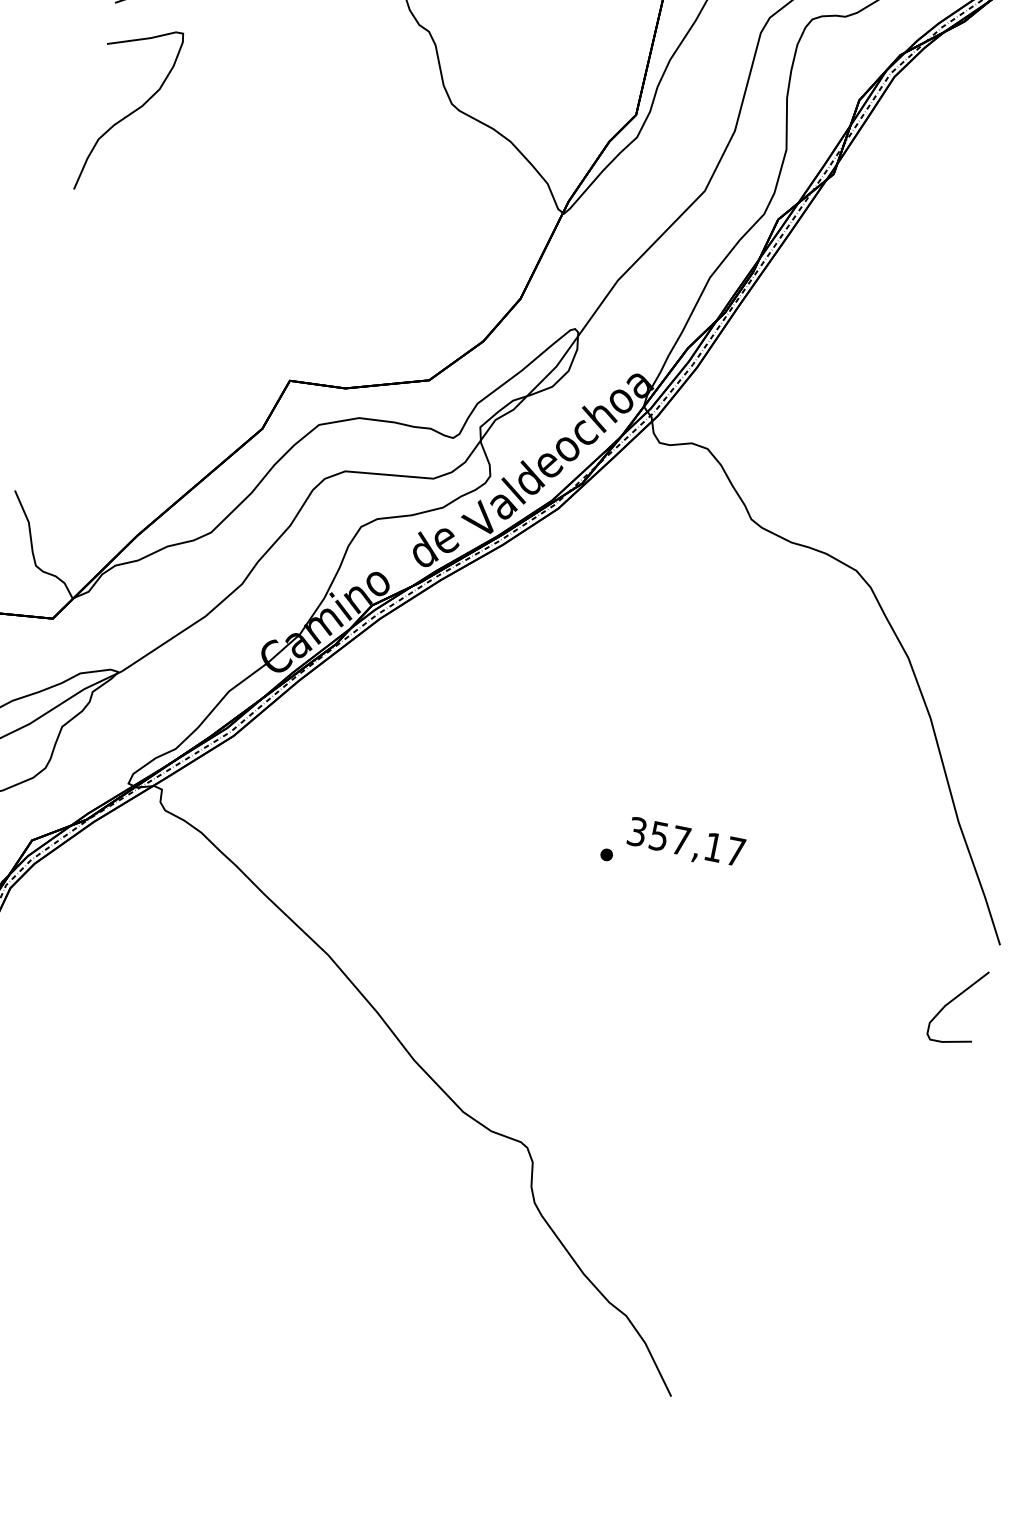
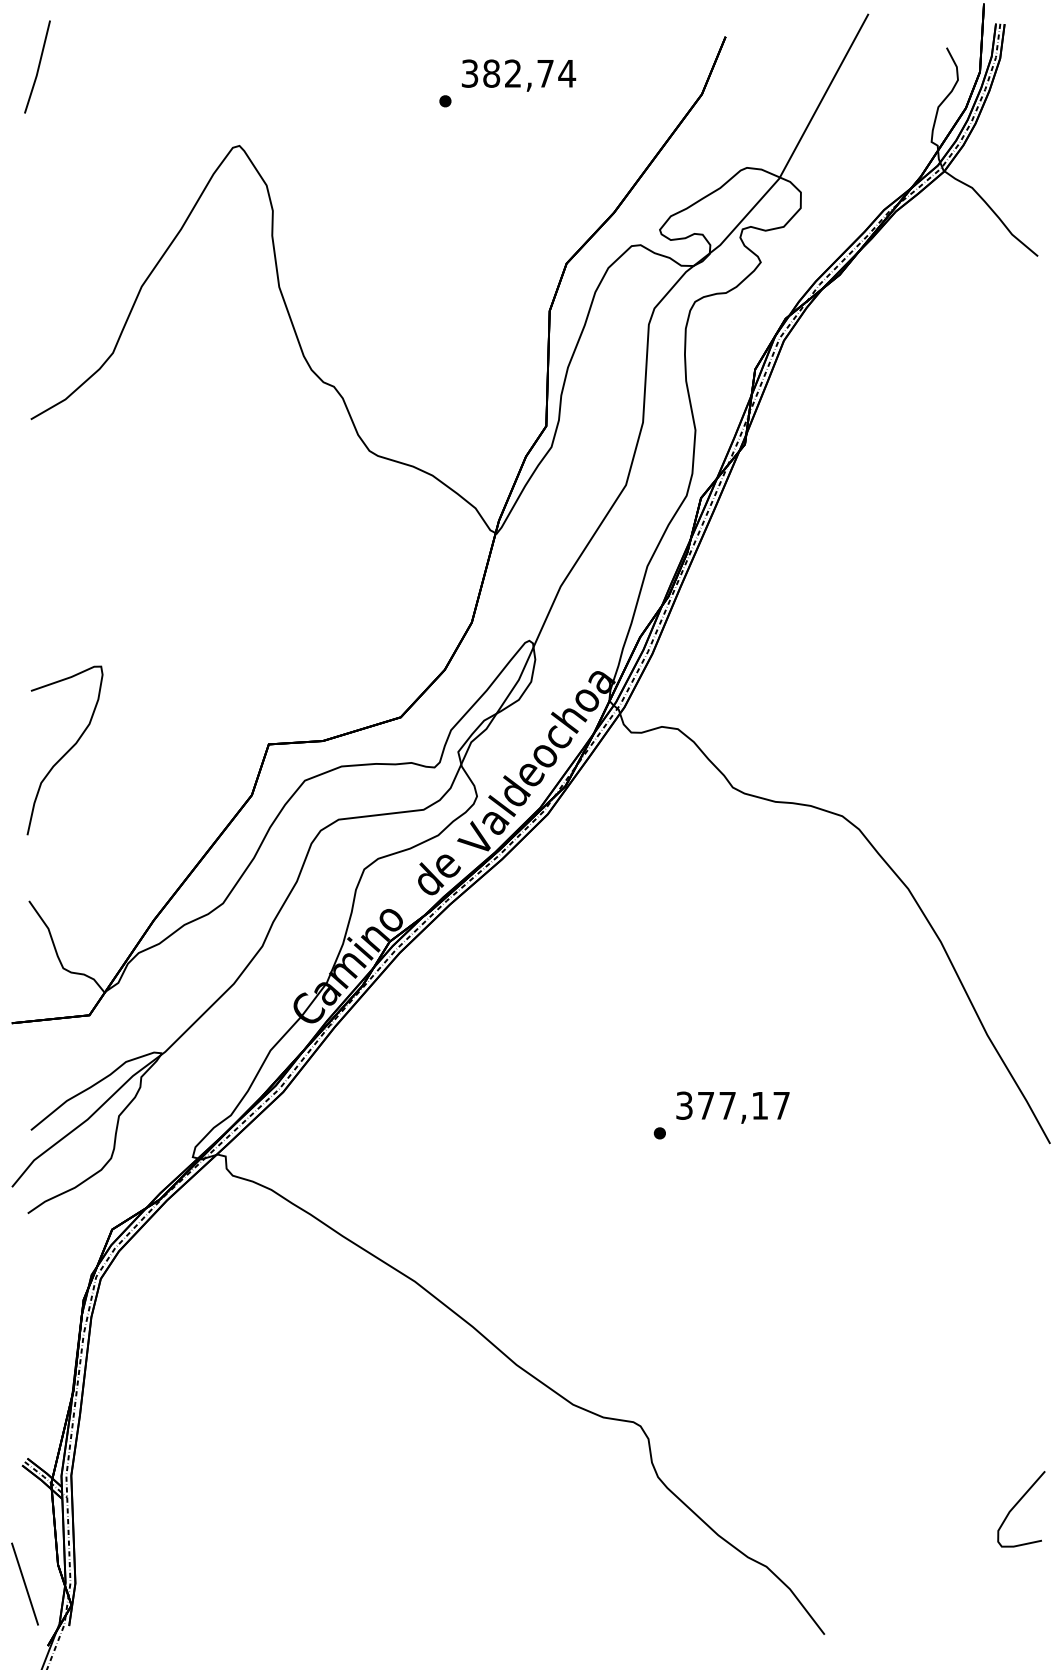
curve: (130, 112) -> (66, 751), moved
text: (658, 835) -> (705, 1105), 357,17 -> 377,17
curve: (954, 1000) -> (1017, 1504), moved

